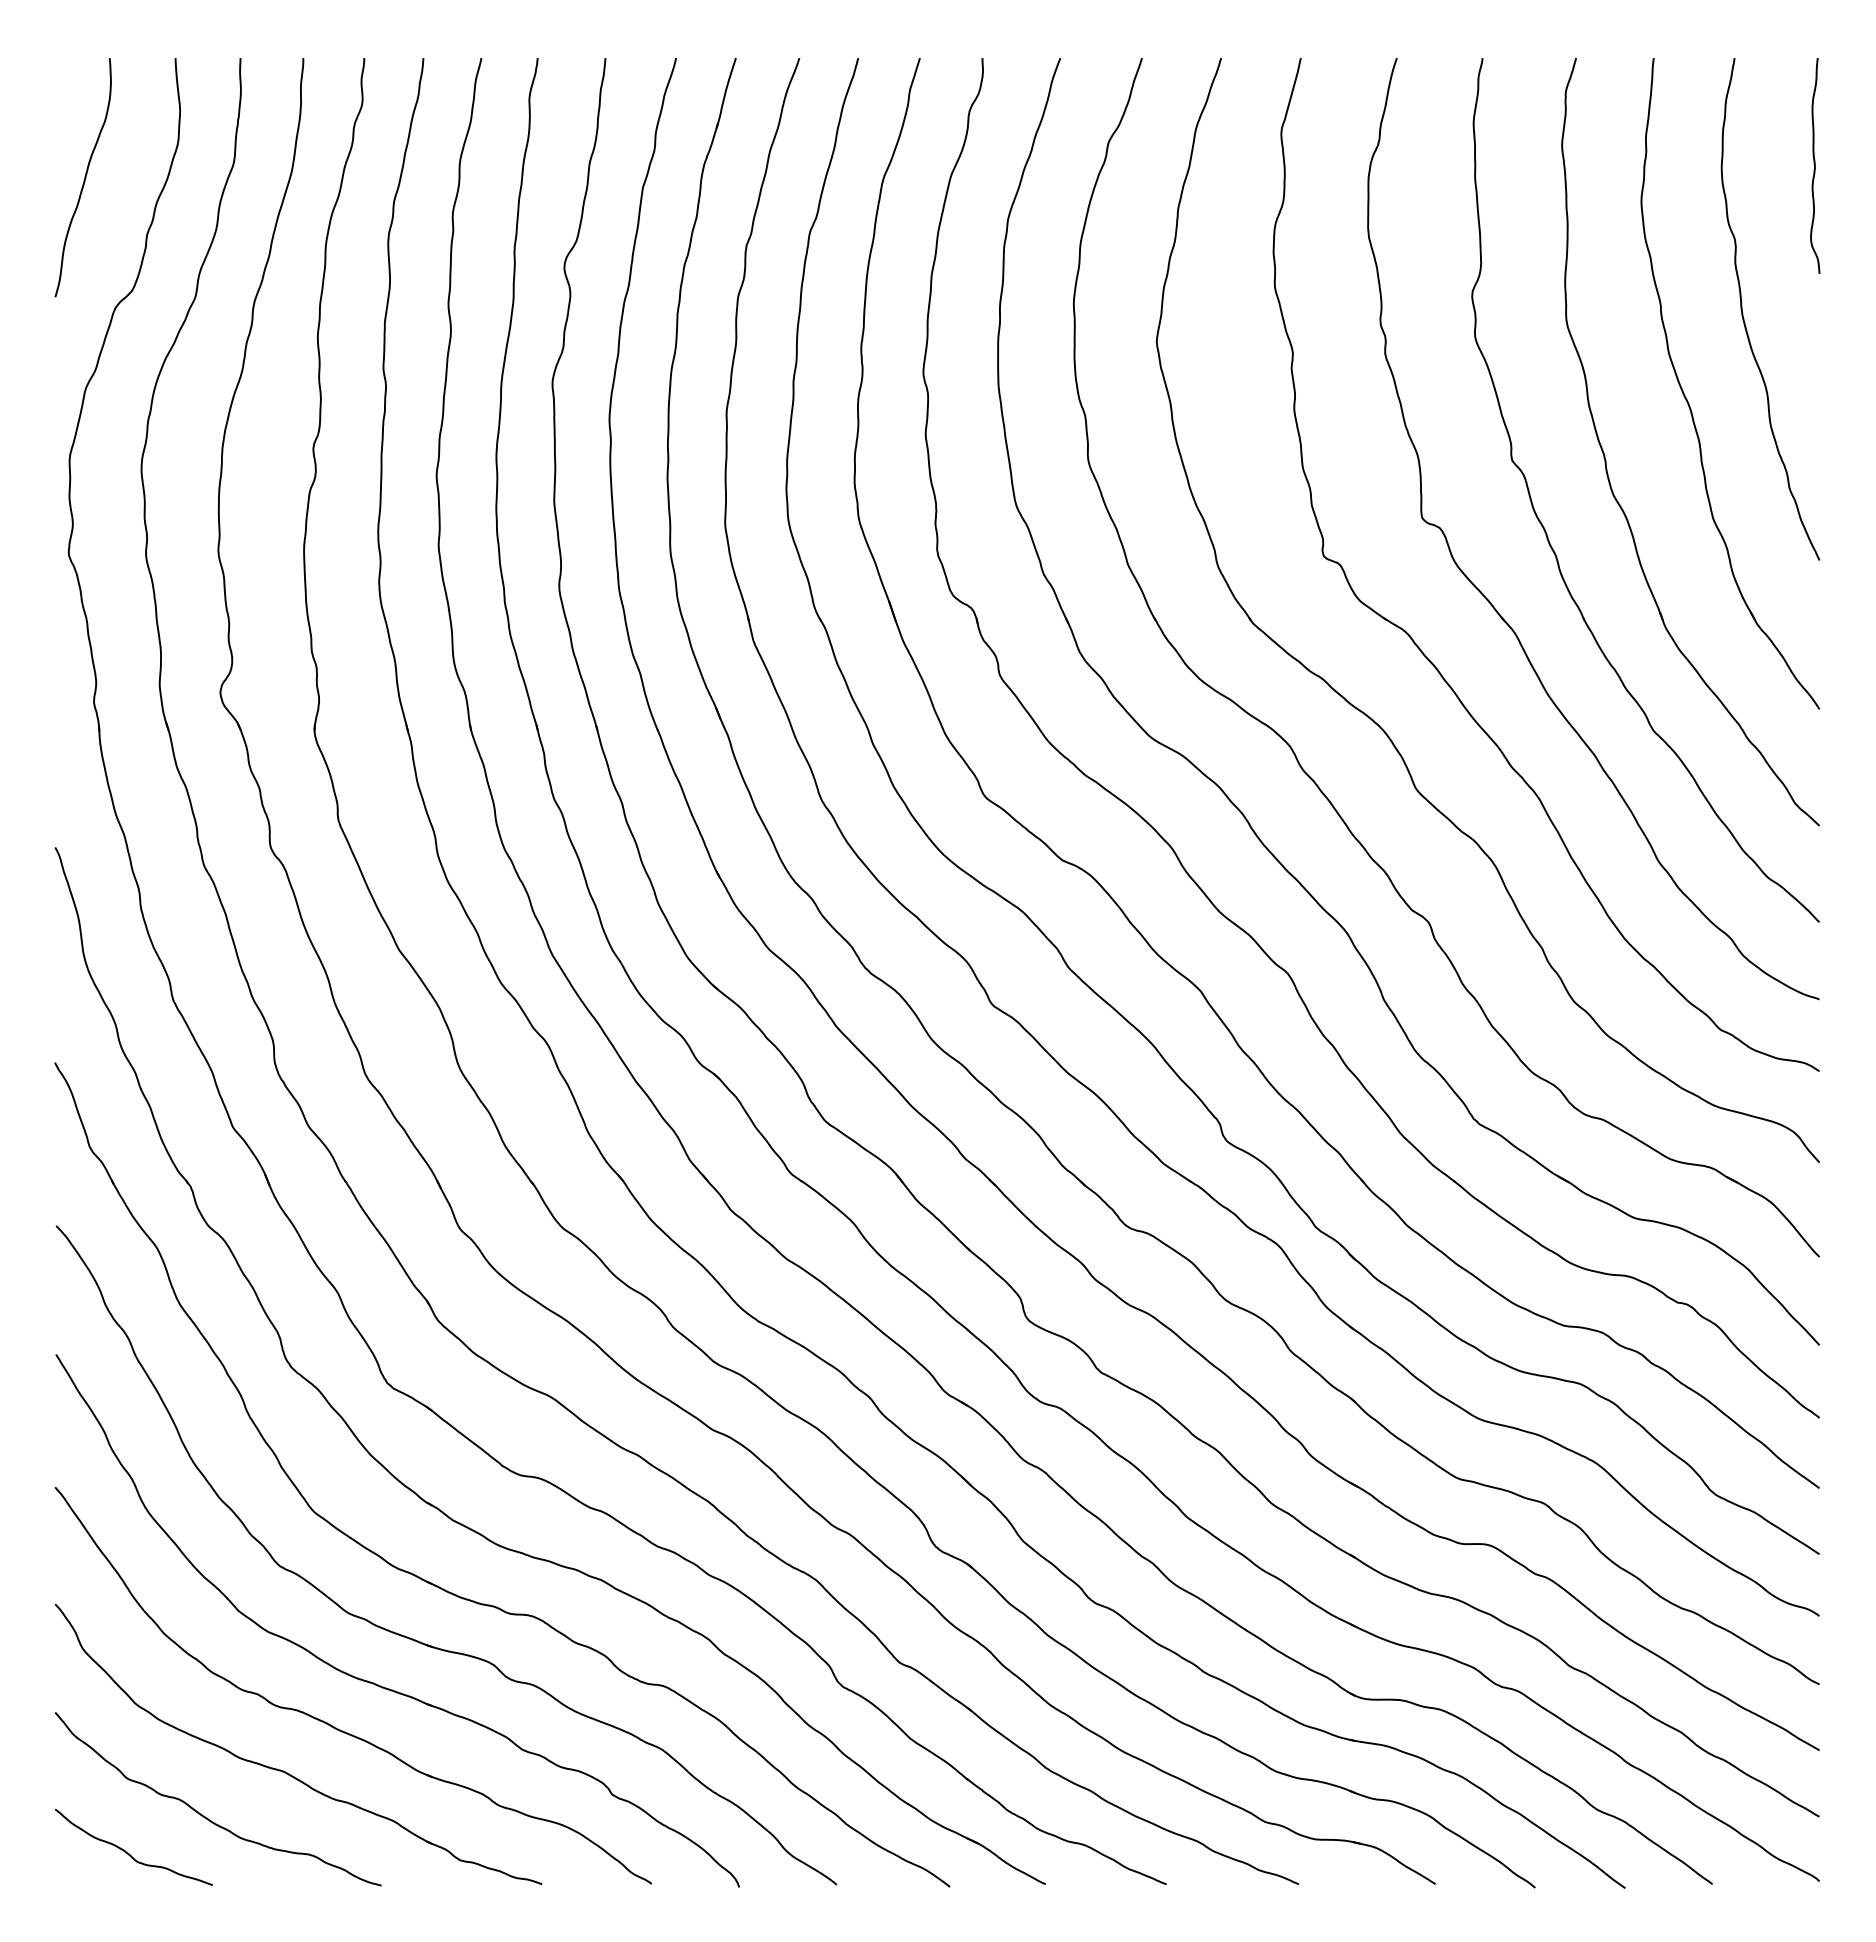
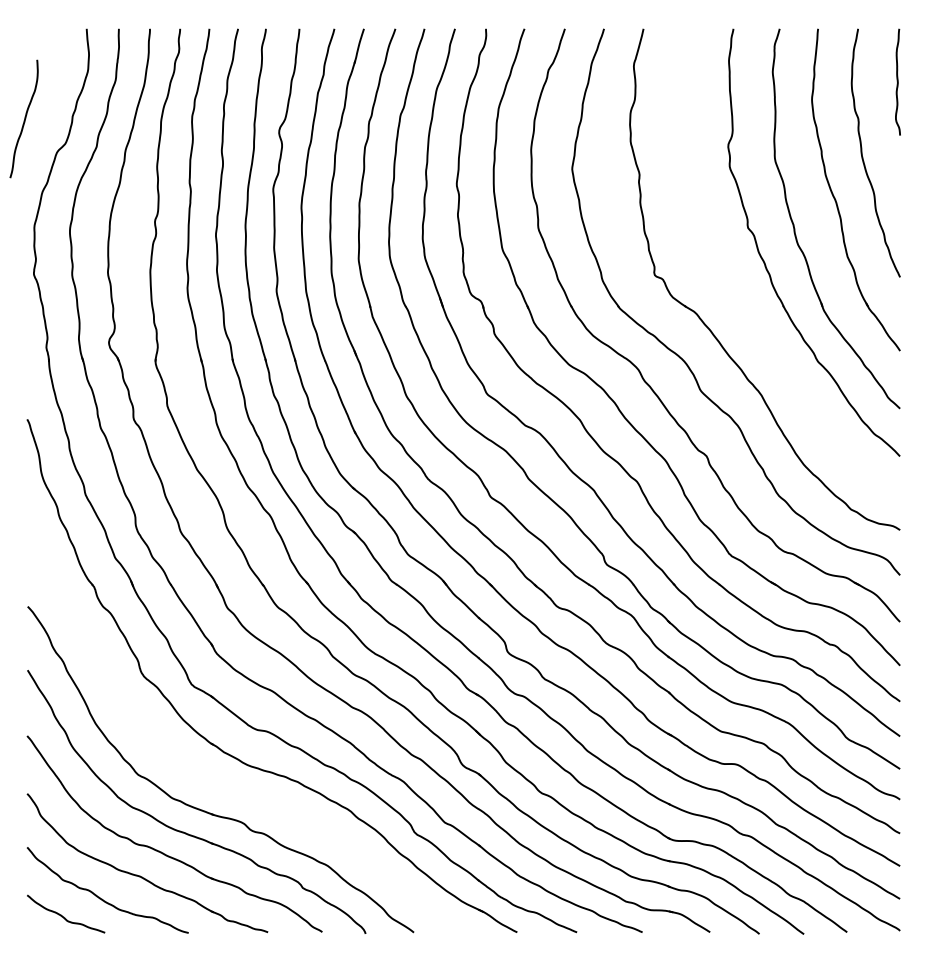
curve: (84, 176) -> (24, 118), moved
part: (1494, 605) -> (739, 299), removed
part: (457, 1593) -> (226, 788), removed

